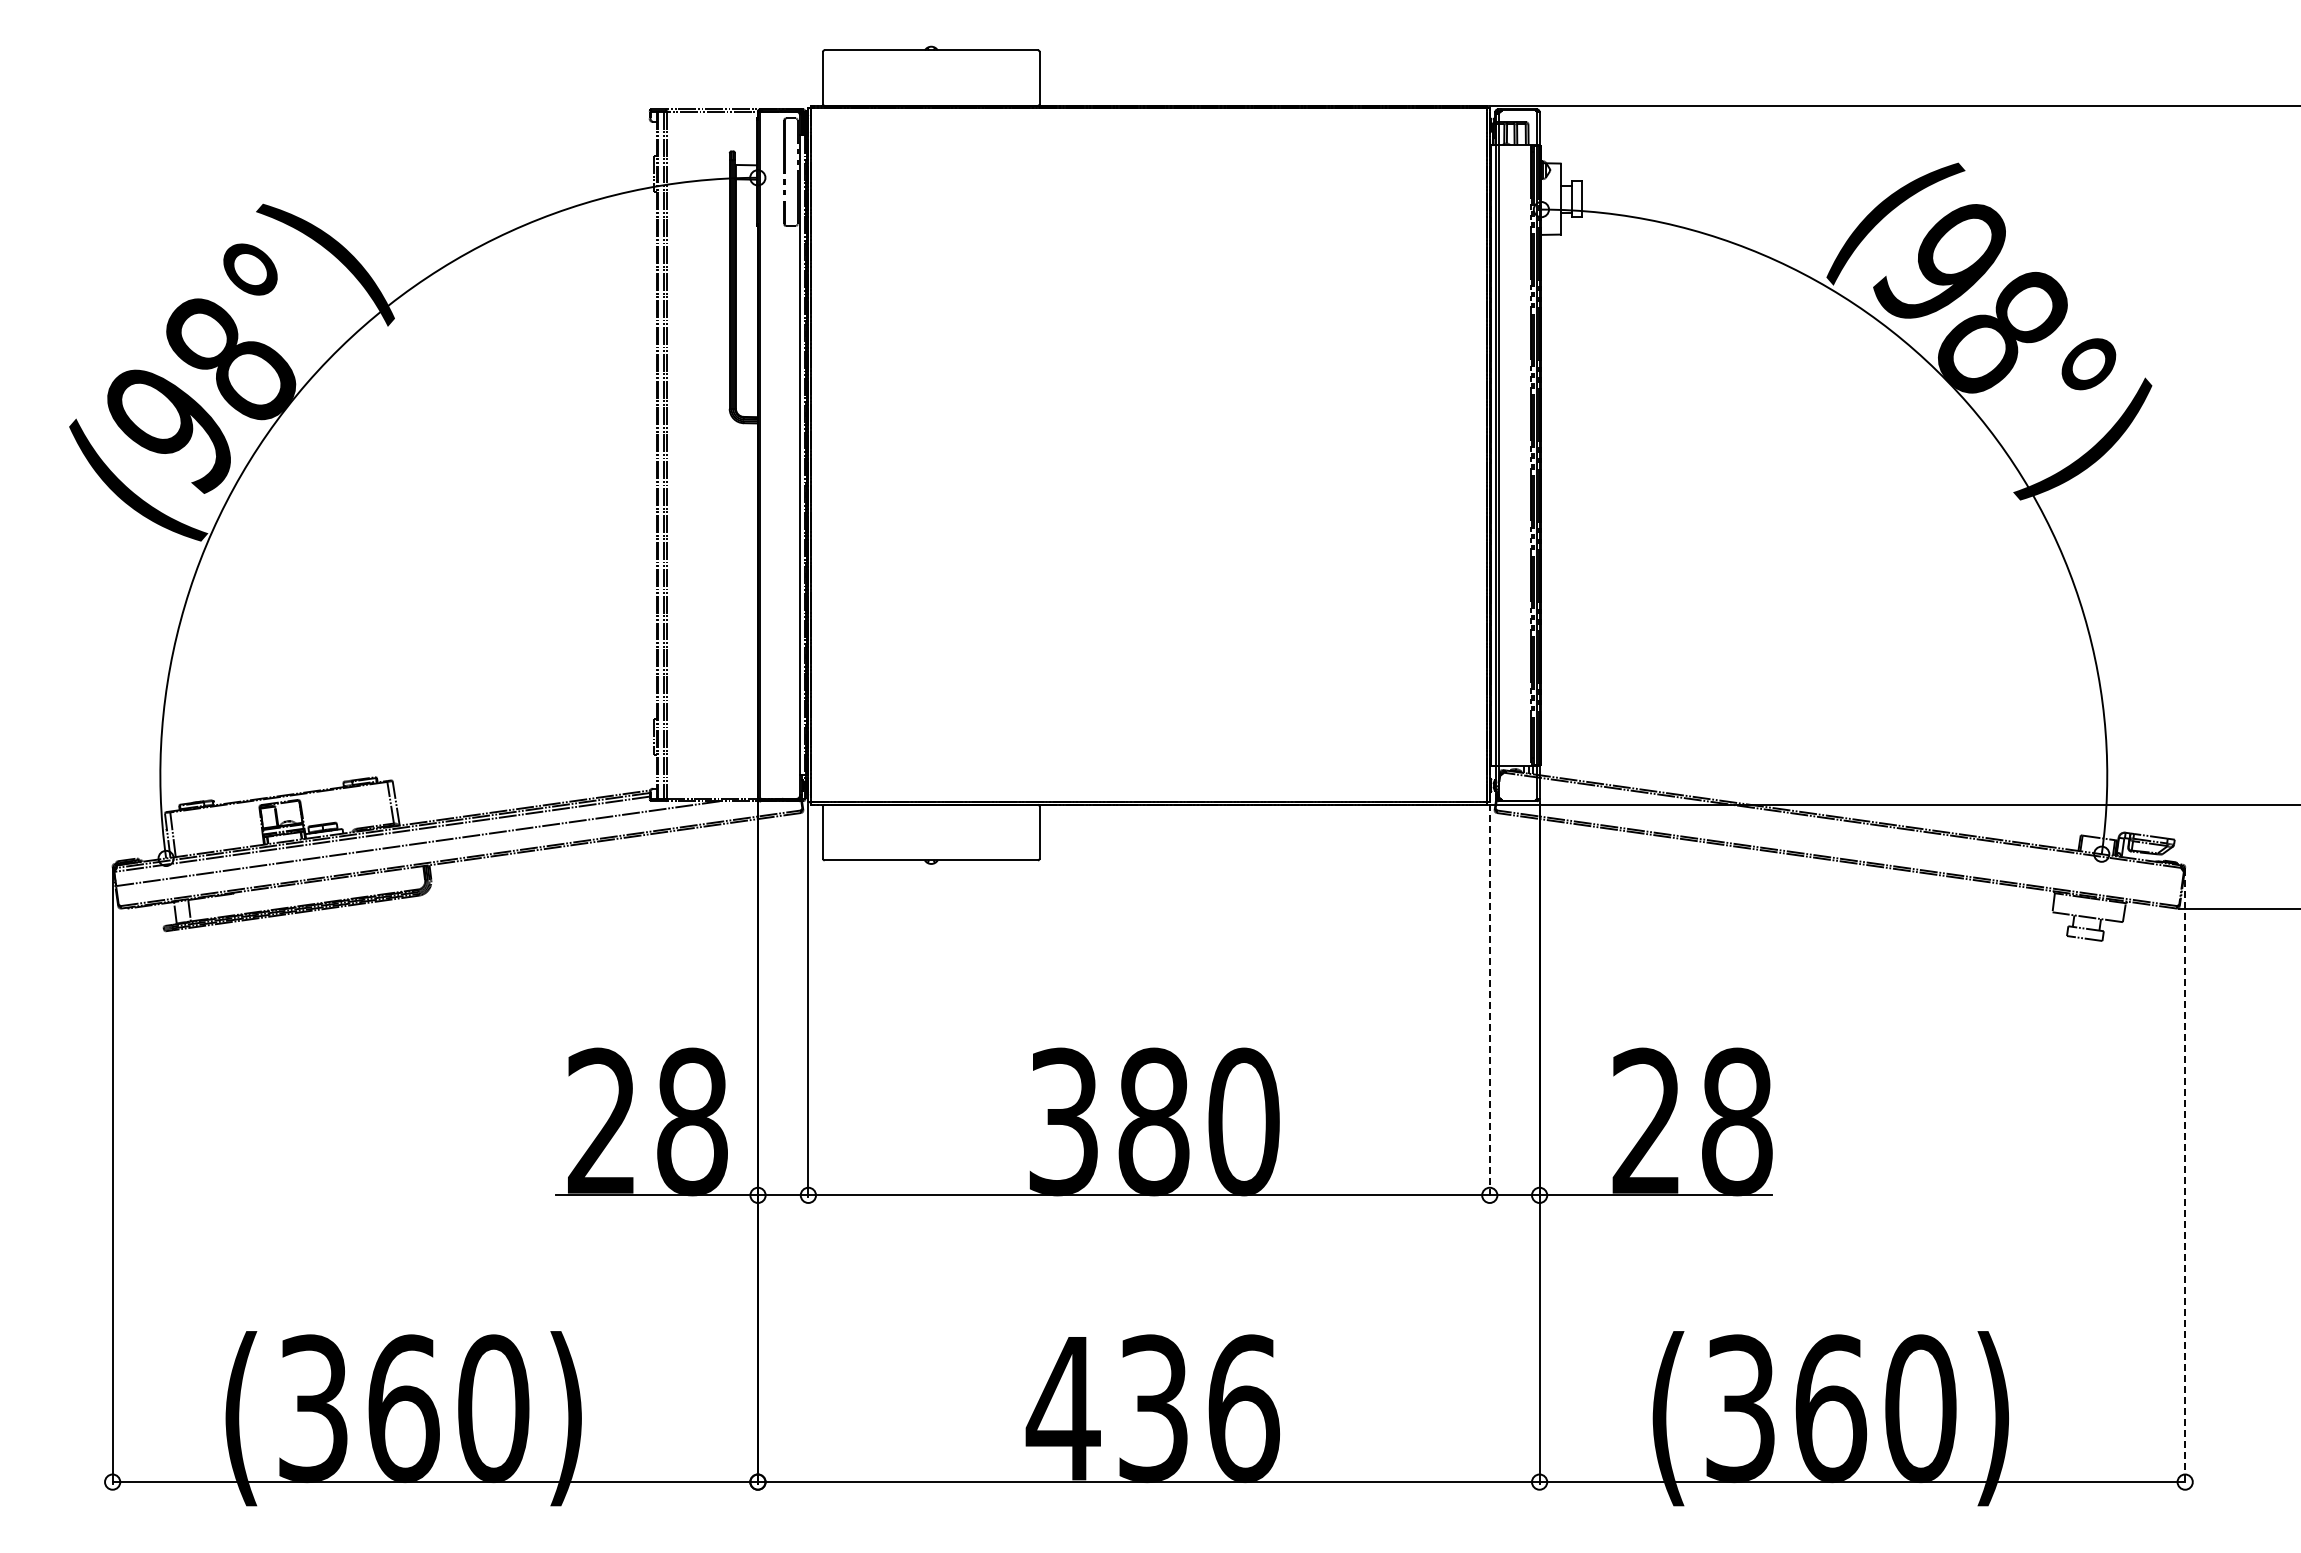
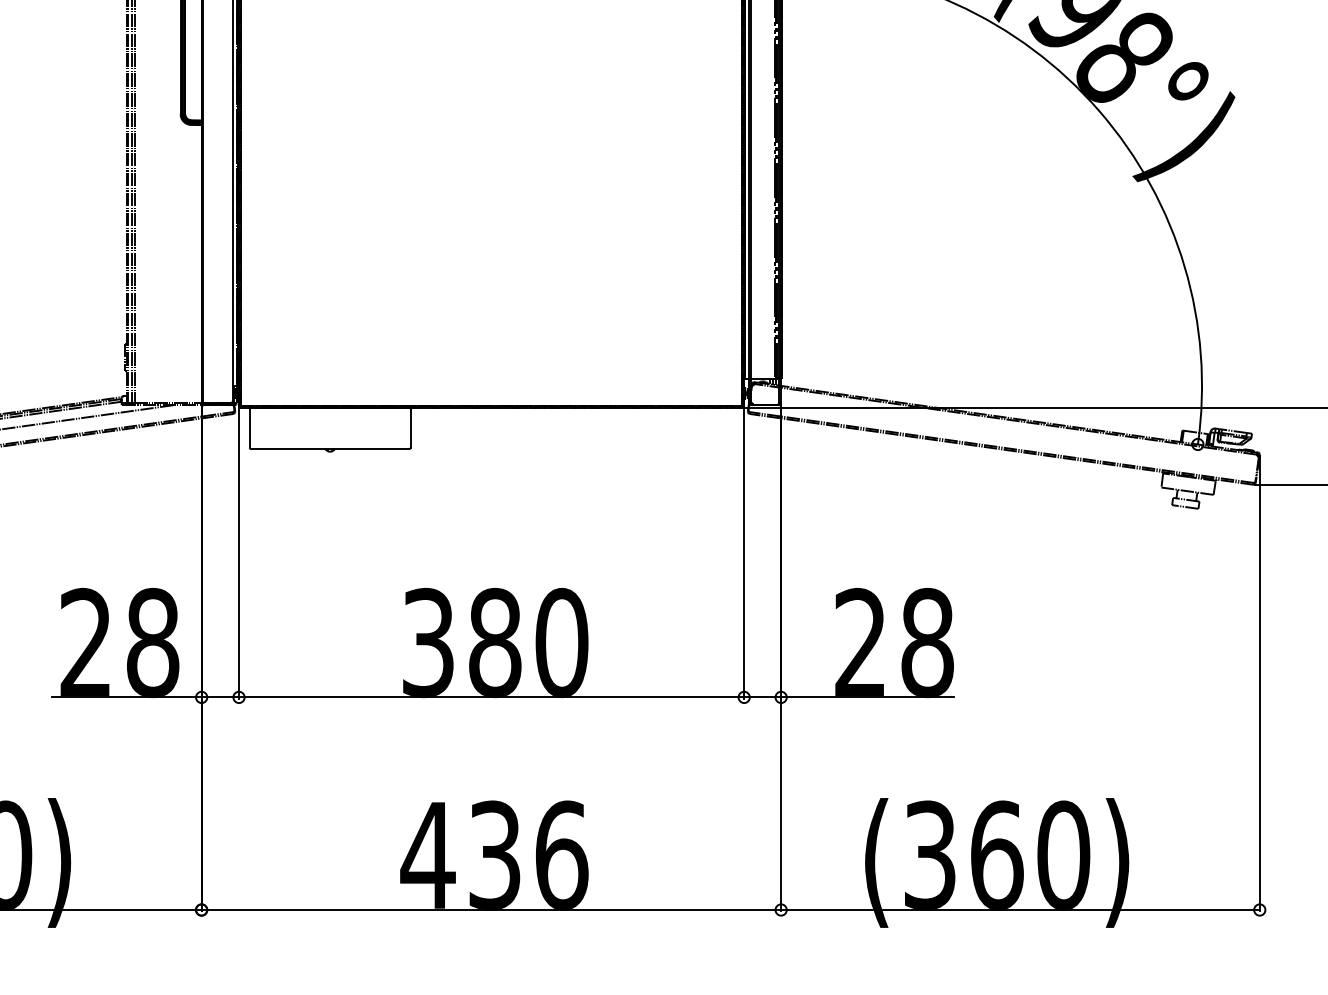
line: (1489, 1000) -> (743, 552), dashed -> solid
line: (2185, 1177) -> (1260, 684), dashed -> solid

